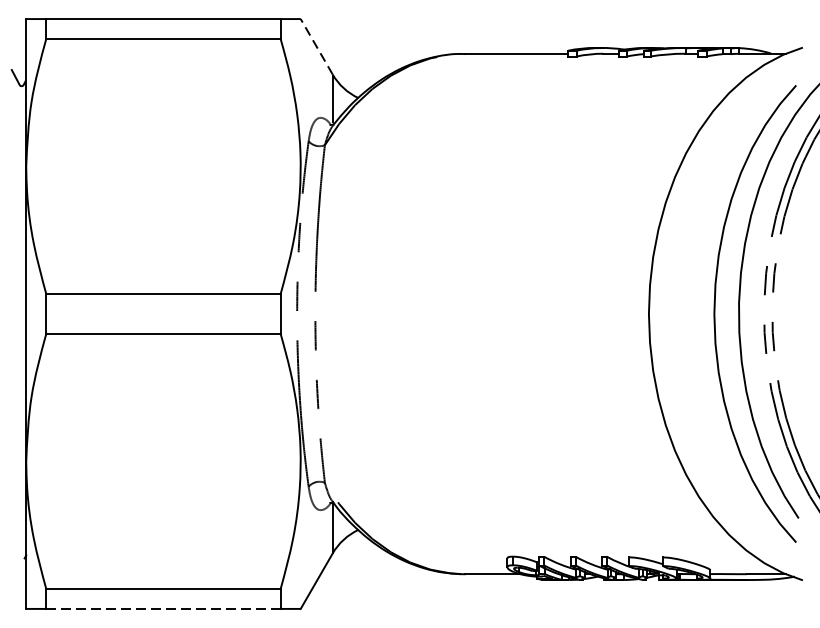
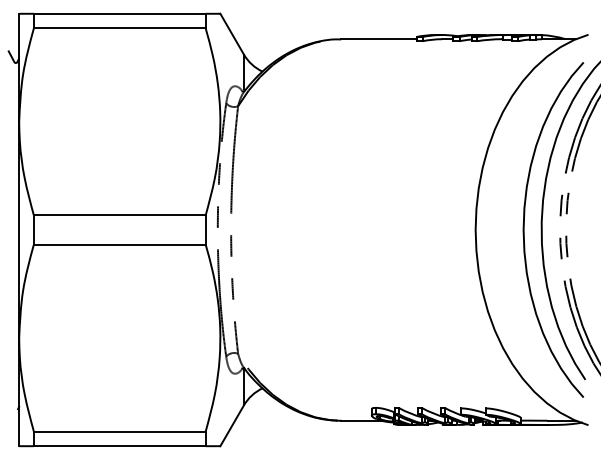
line: (315, 45) -> (231, 33), dashed -> solid
line: (163, 609) -> (119, 446), dashed -> solid

